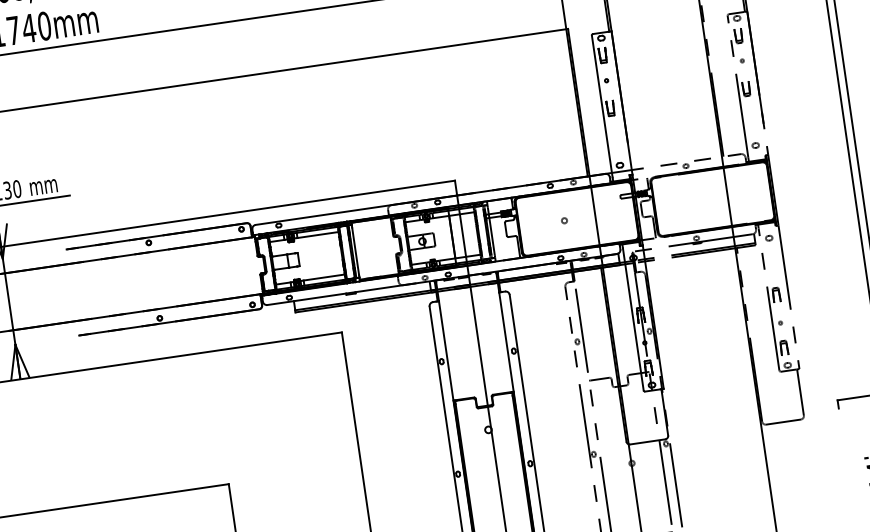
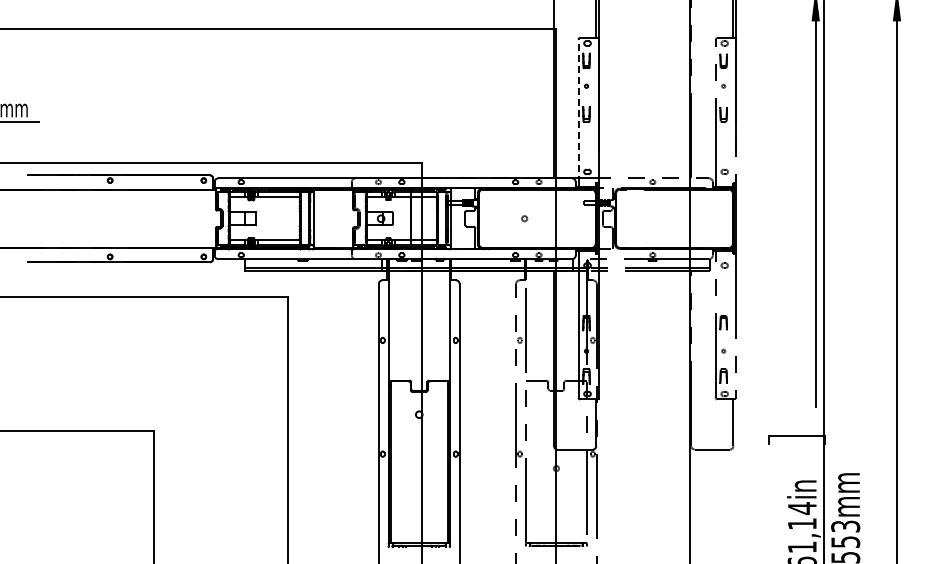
line: (602, 106) -> (578, 111), solid -> dashed

